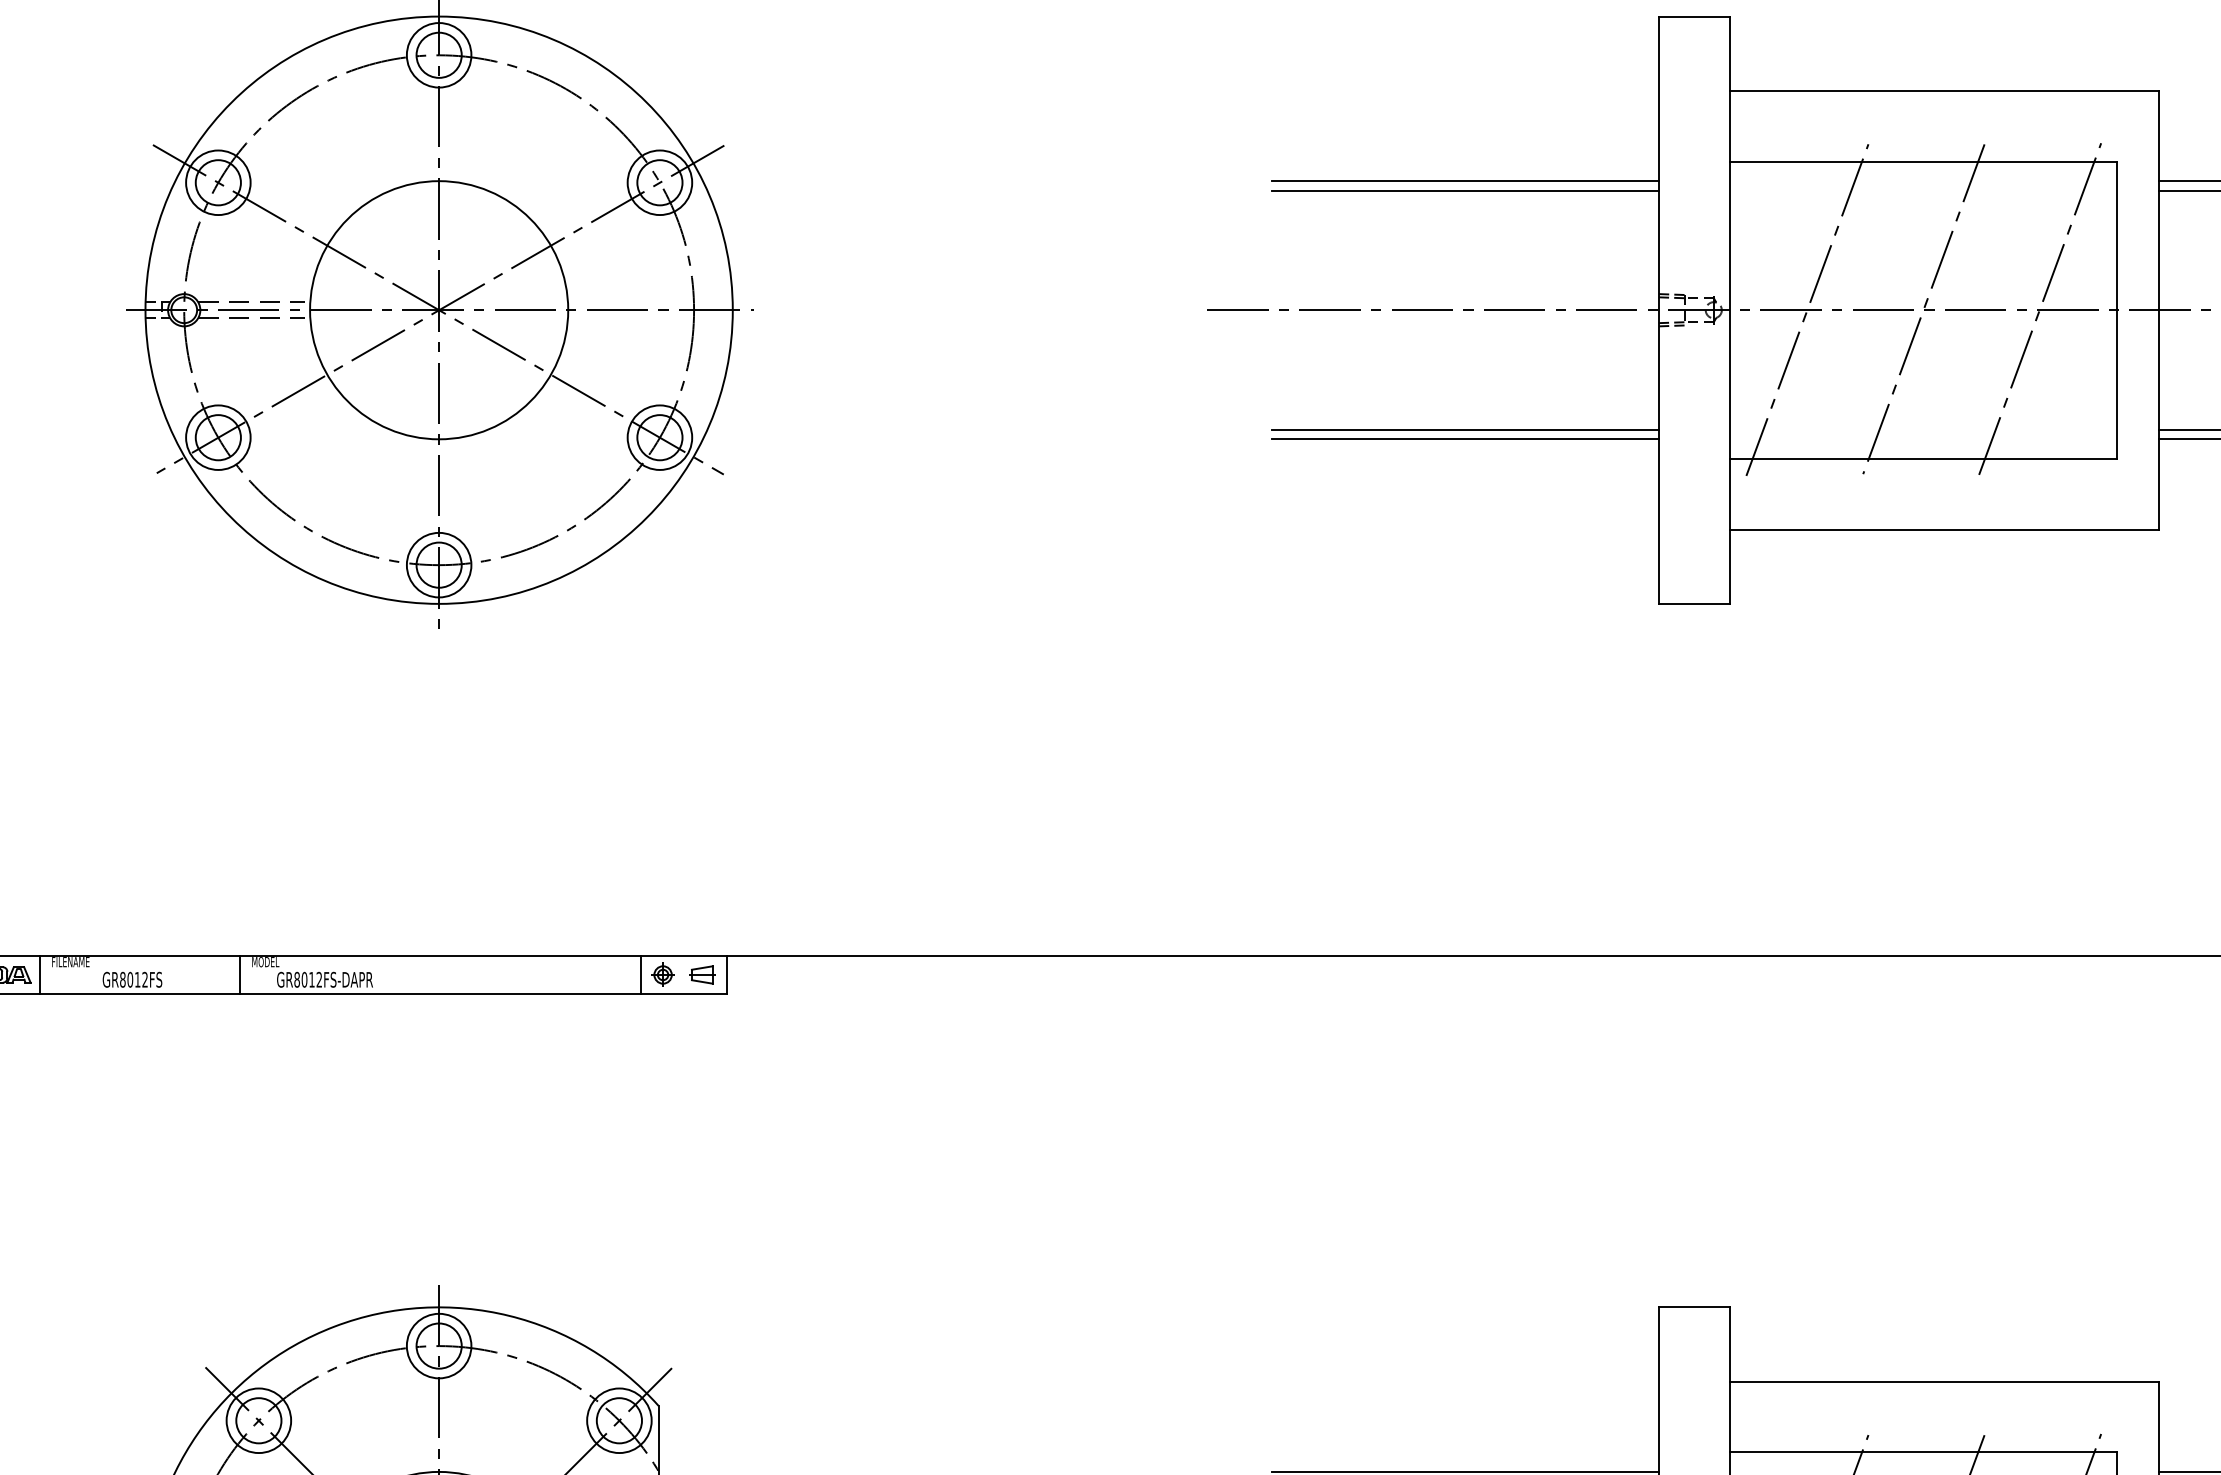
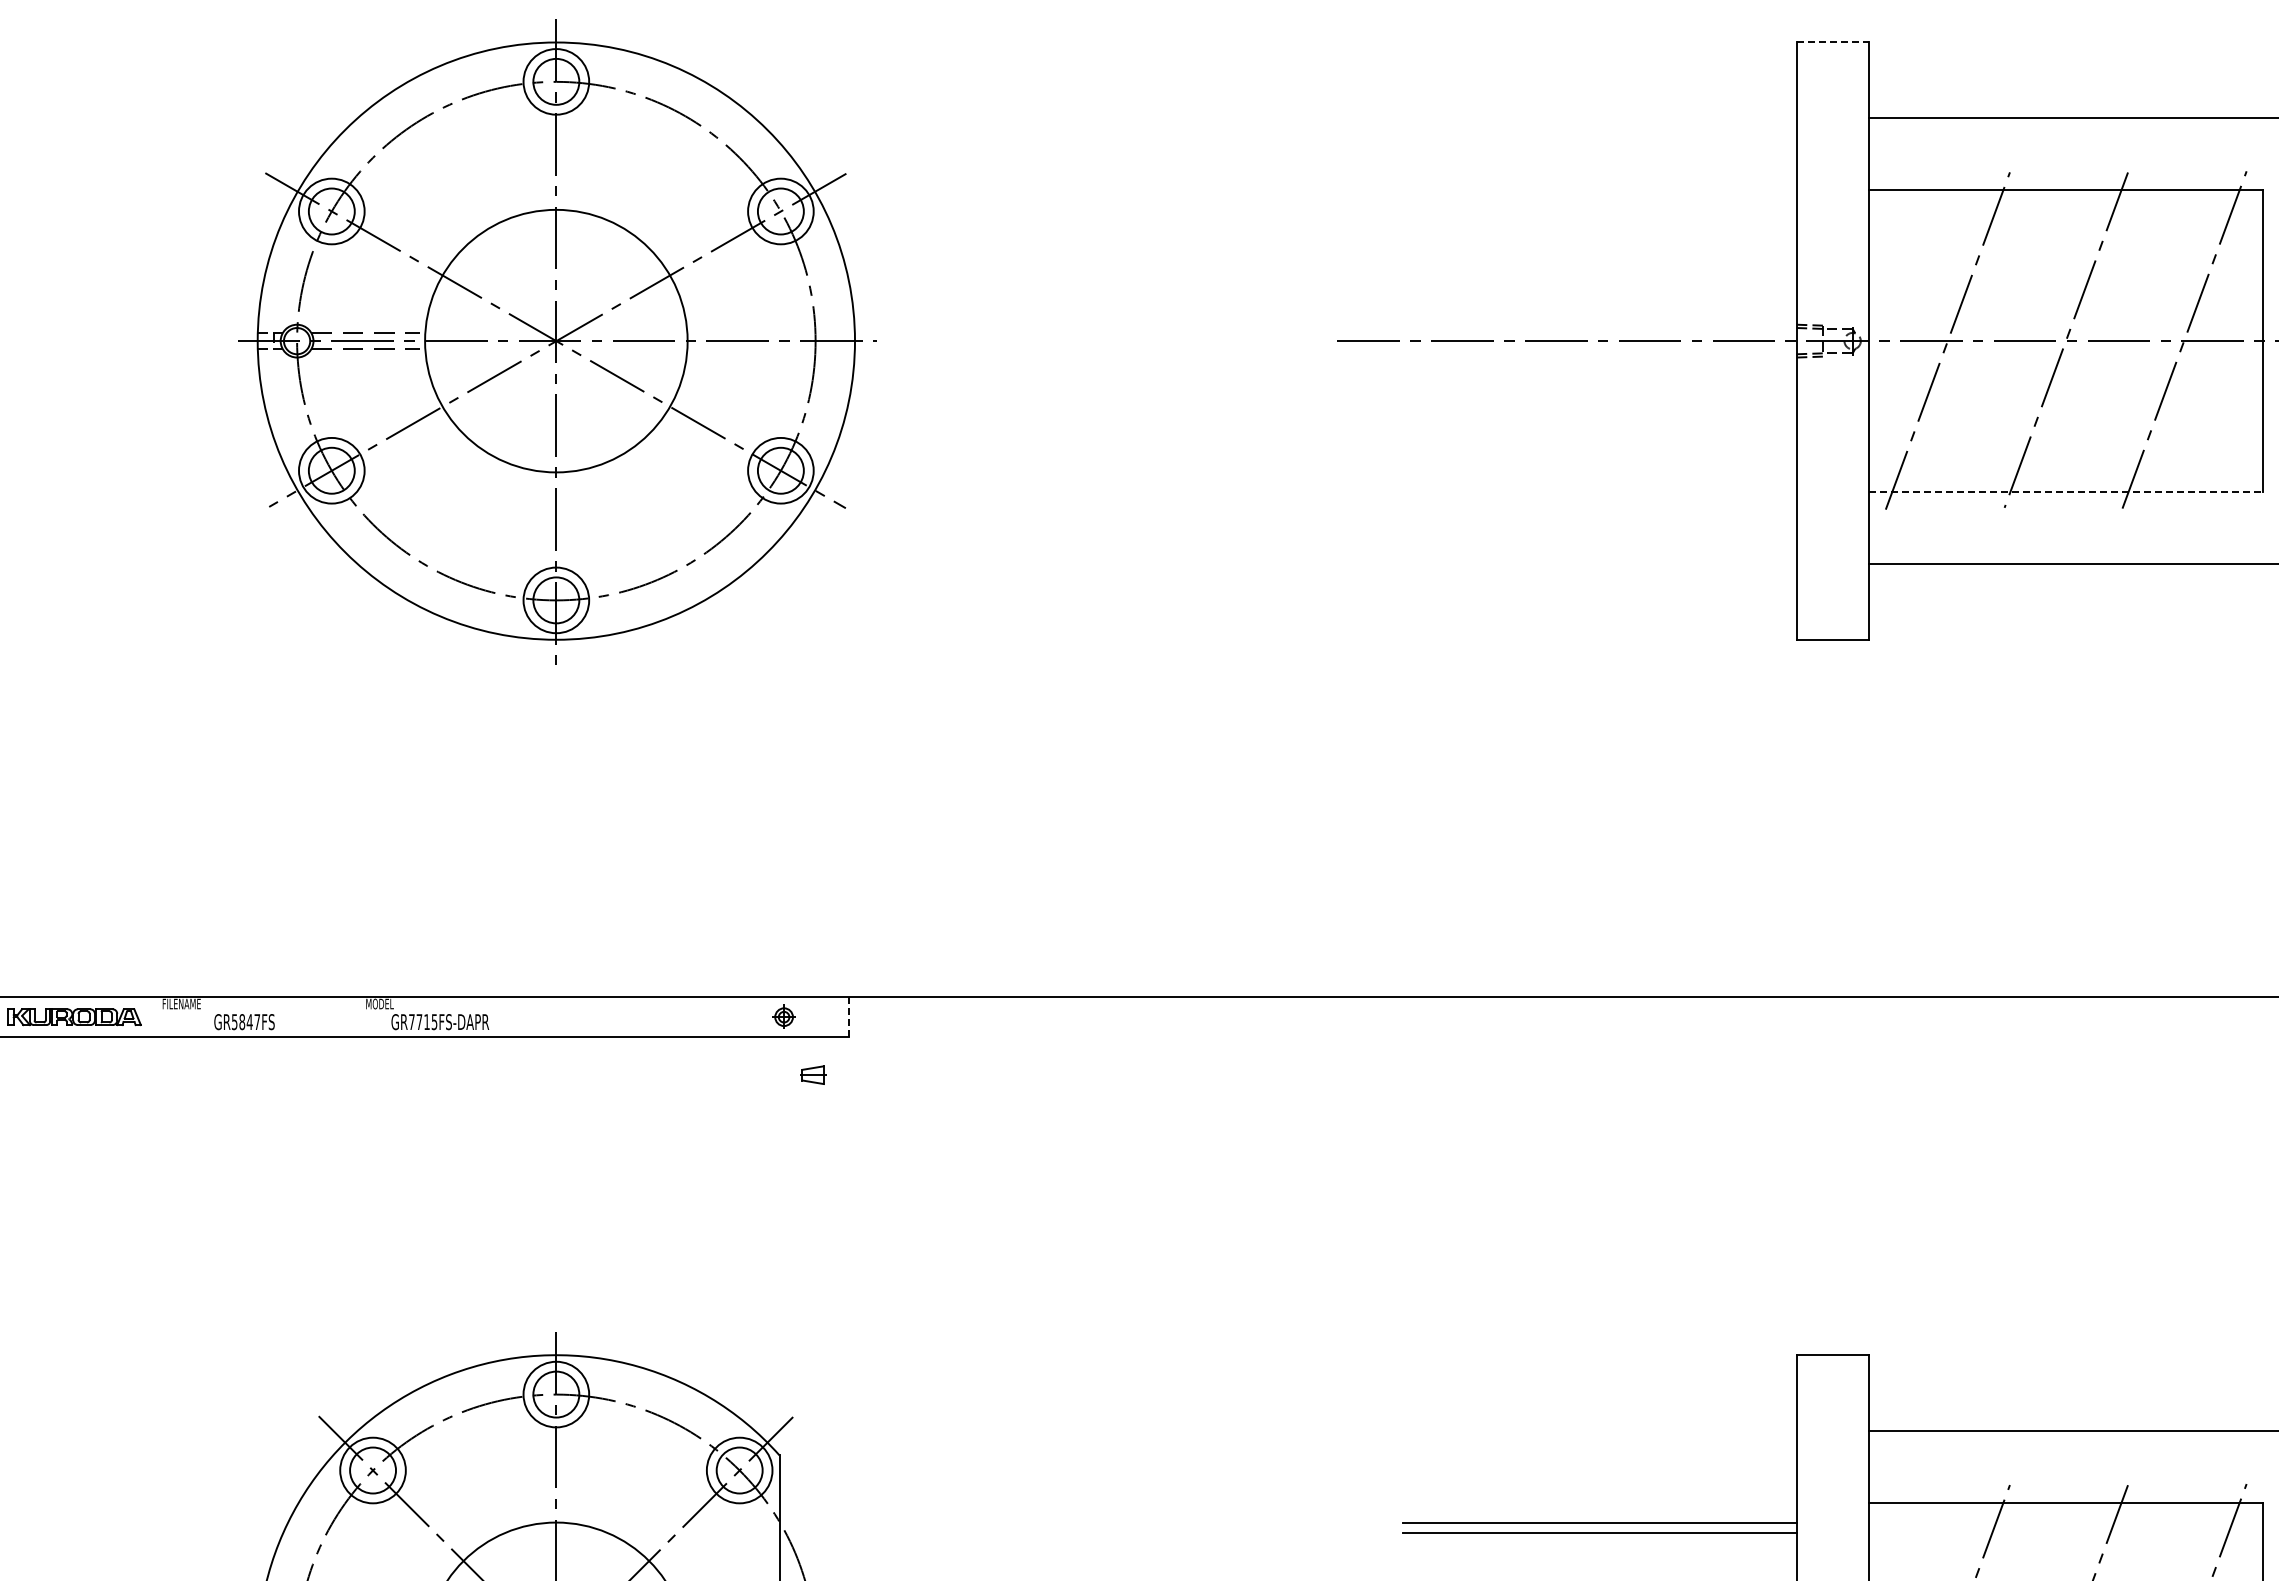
line: (1694, 16) -> (1833, 42), solid -> dashed
line: (1464, 180) -> (1599, 209), removed
line: (1464, 190) -> (1599, 219), removed
line: (1464, 429) -> (1599, 462), removed
line: (1464, 439) -> (1599, 472), removed
line: (1923, 459) -> (2065, 492), solid -> dashed
line: (40, 974) -> (150, 1016), removed
line: (240, 974) -> (354, 1016), removed
line: (640, 974) -> (761, 1016), removed
part: (702, 974) -> (813, 1074), moved
line: (727, 975) -> (849, 1017), solid -> dashed
text: (133, 980) -> (245, 1022), GR8012FS -> GR5847FS
text: (308, 980) -> (423, 1022), GR8012FS-DAPR -> GR7715FS-DAPR

